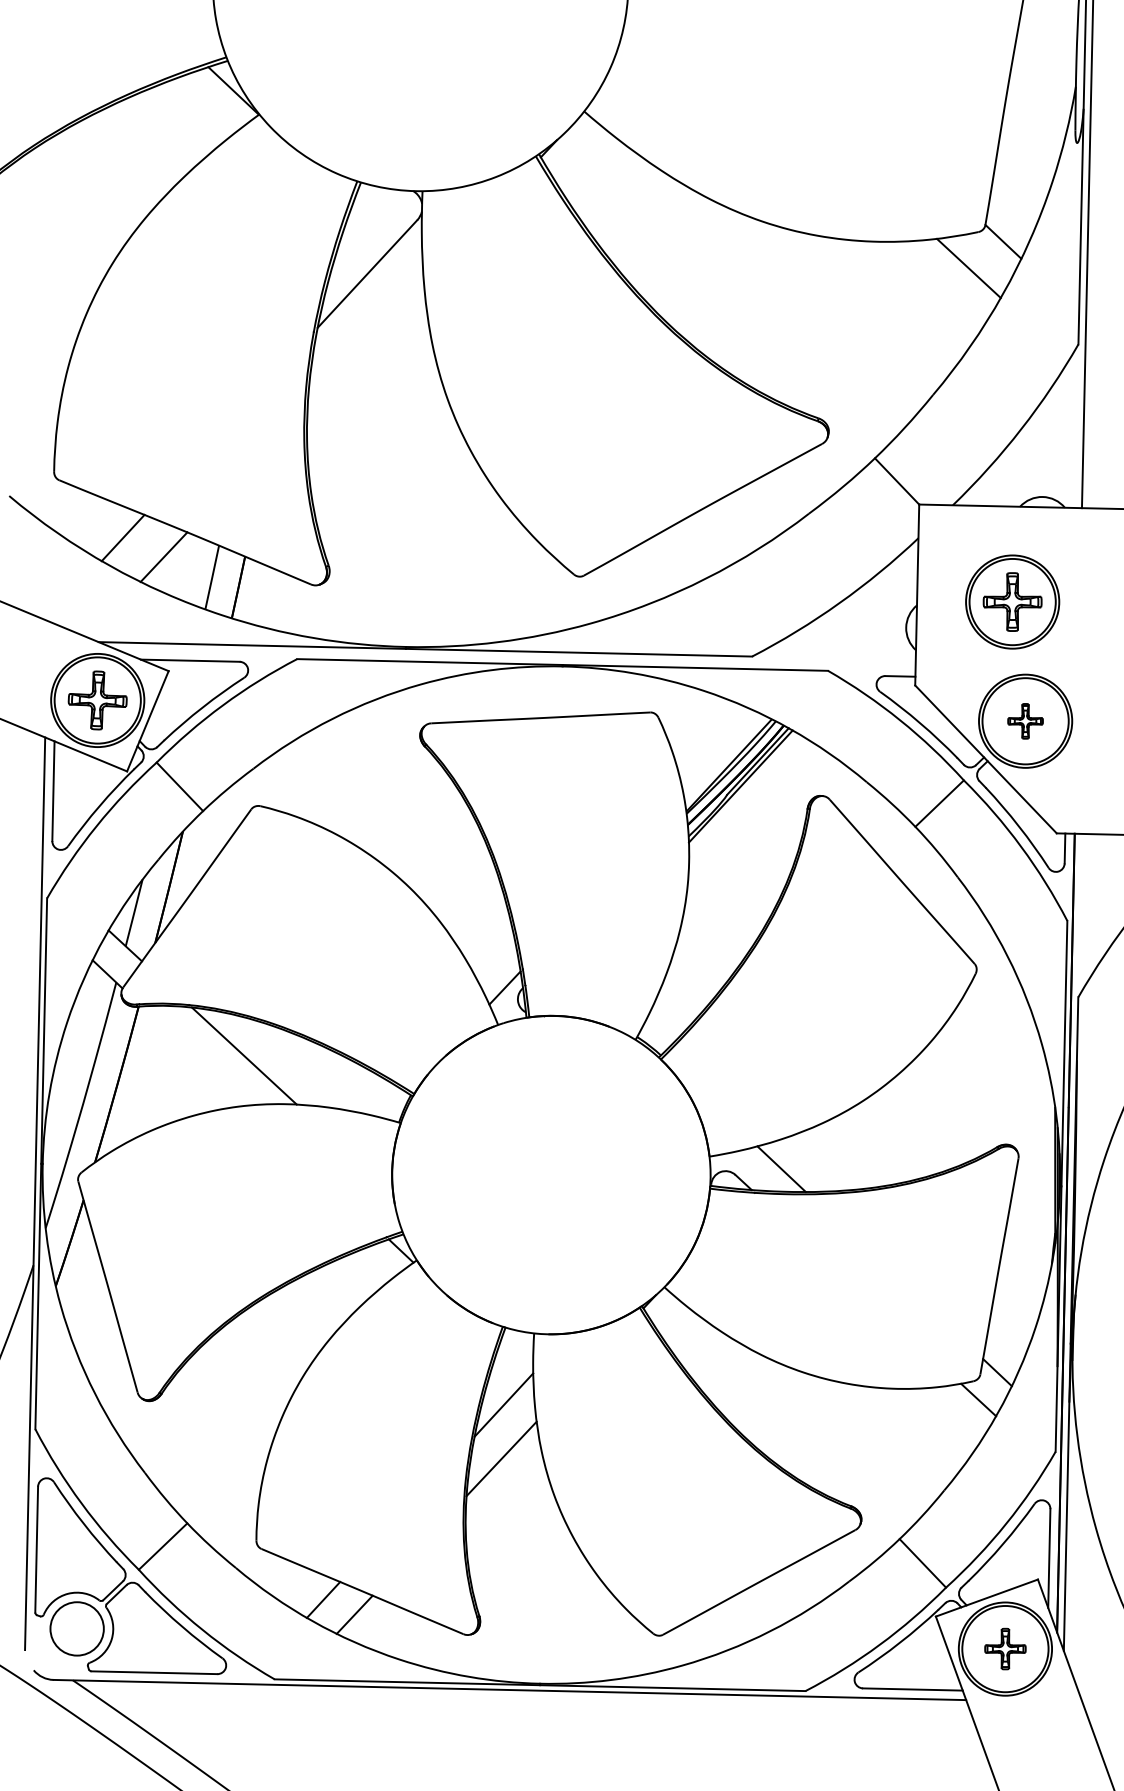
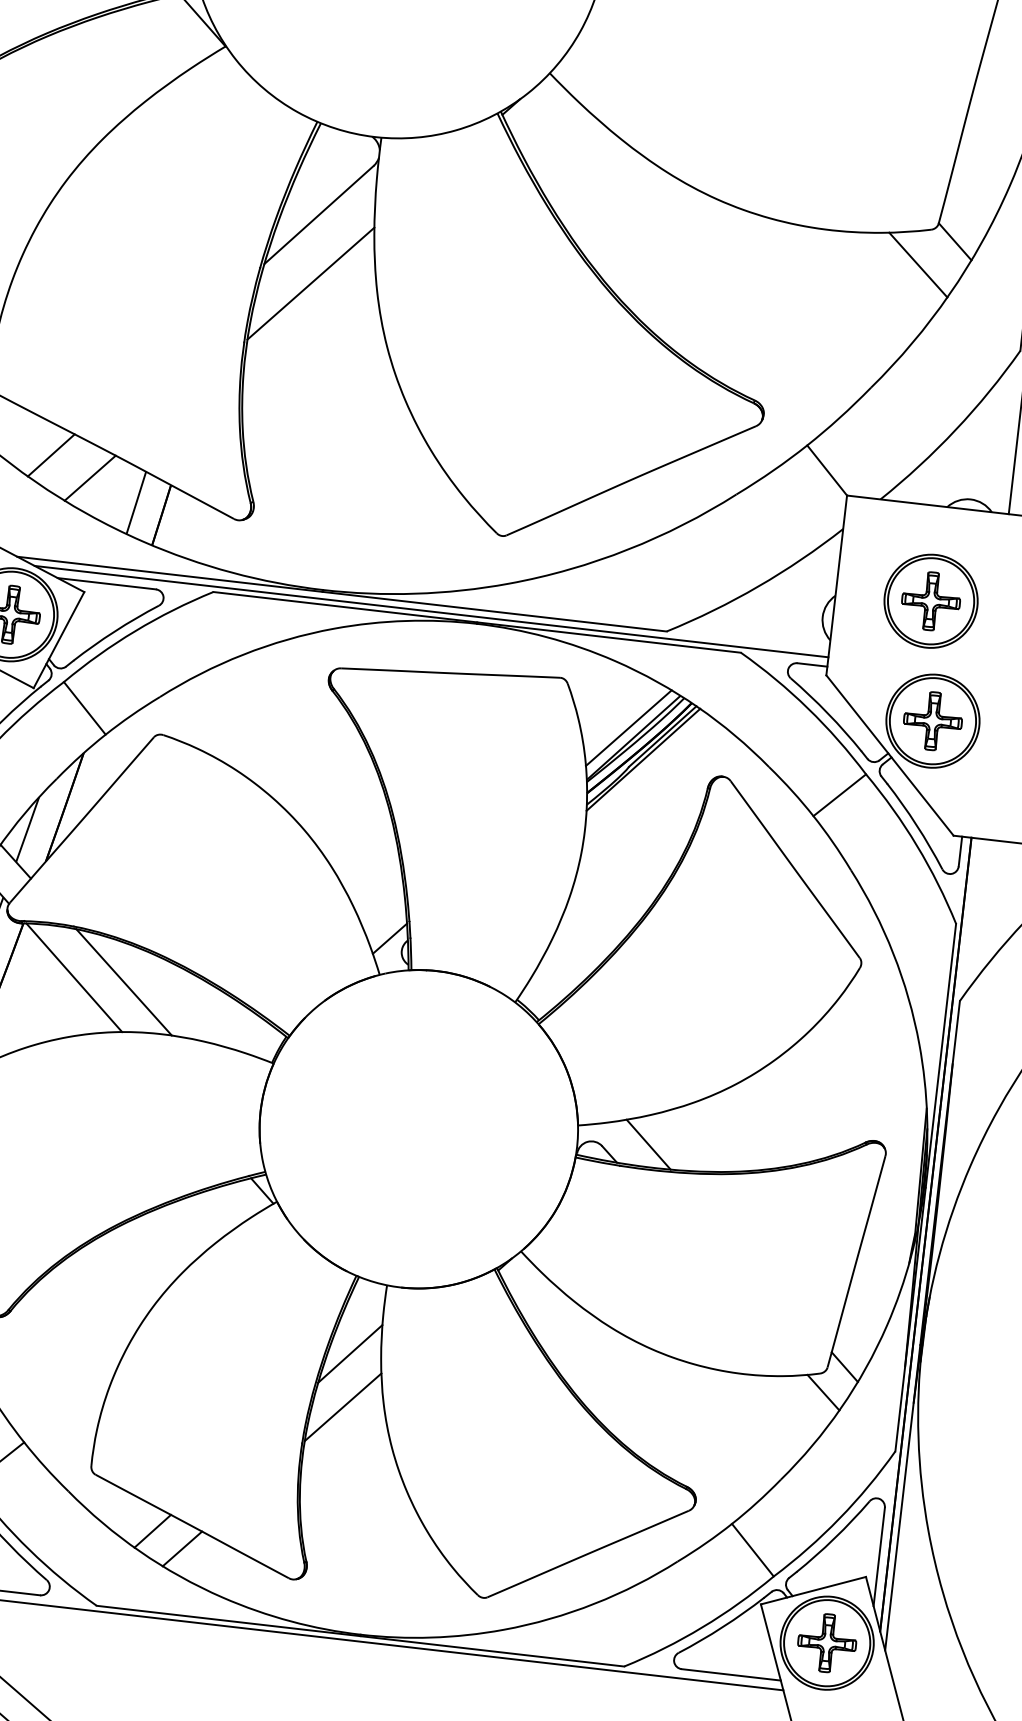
line: (365, 342) -> (310, 283), added
line: (515, 658) -> (430, 611), added
part: (1025, 721) -> (932, 721), size x1.67
line: (723, 755) -> (628, 727), added
line: (193, 1055) -> (73, 977), added
part: (1005, 1648) -> (827, 1642), size x1.43

